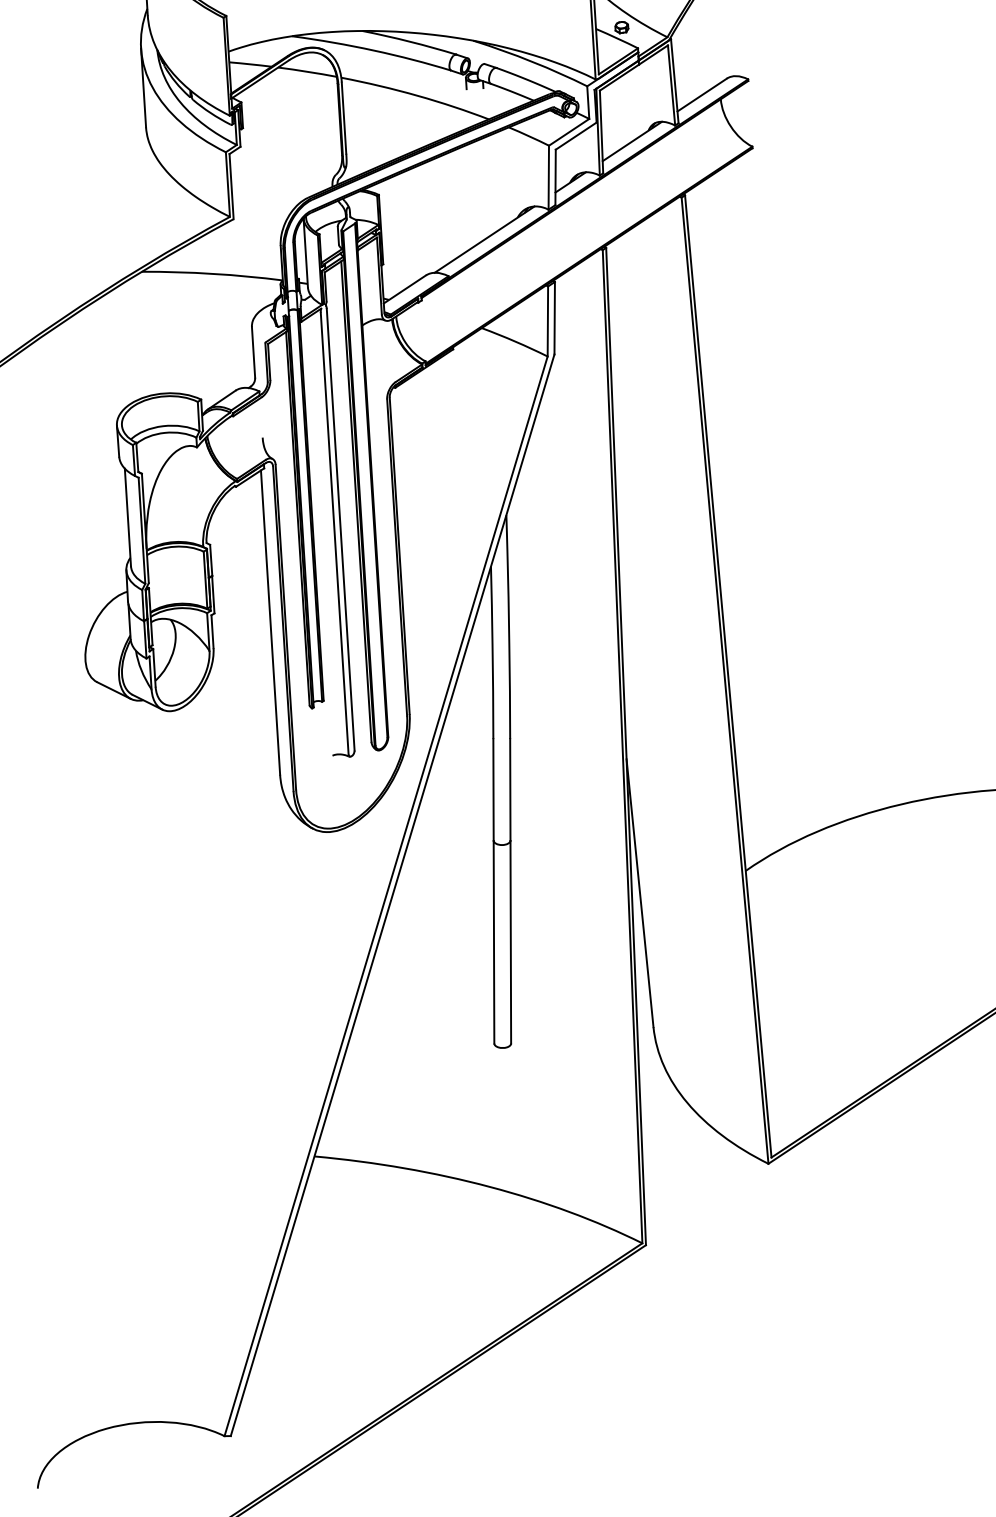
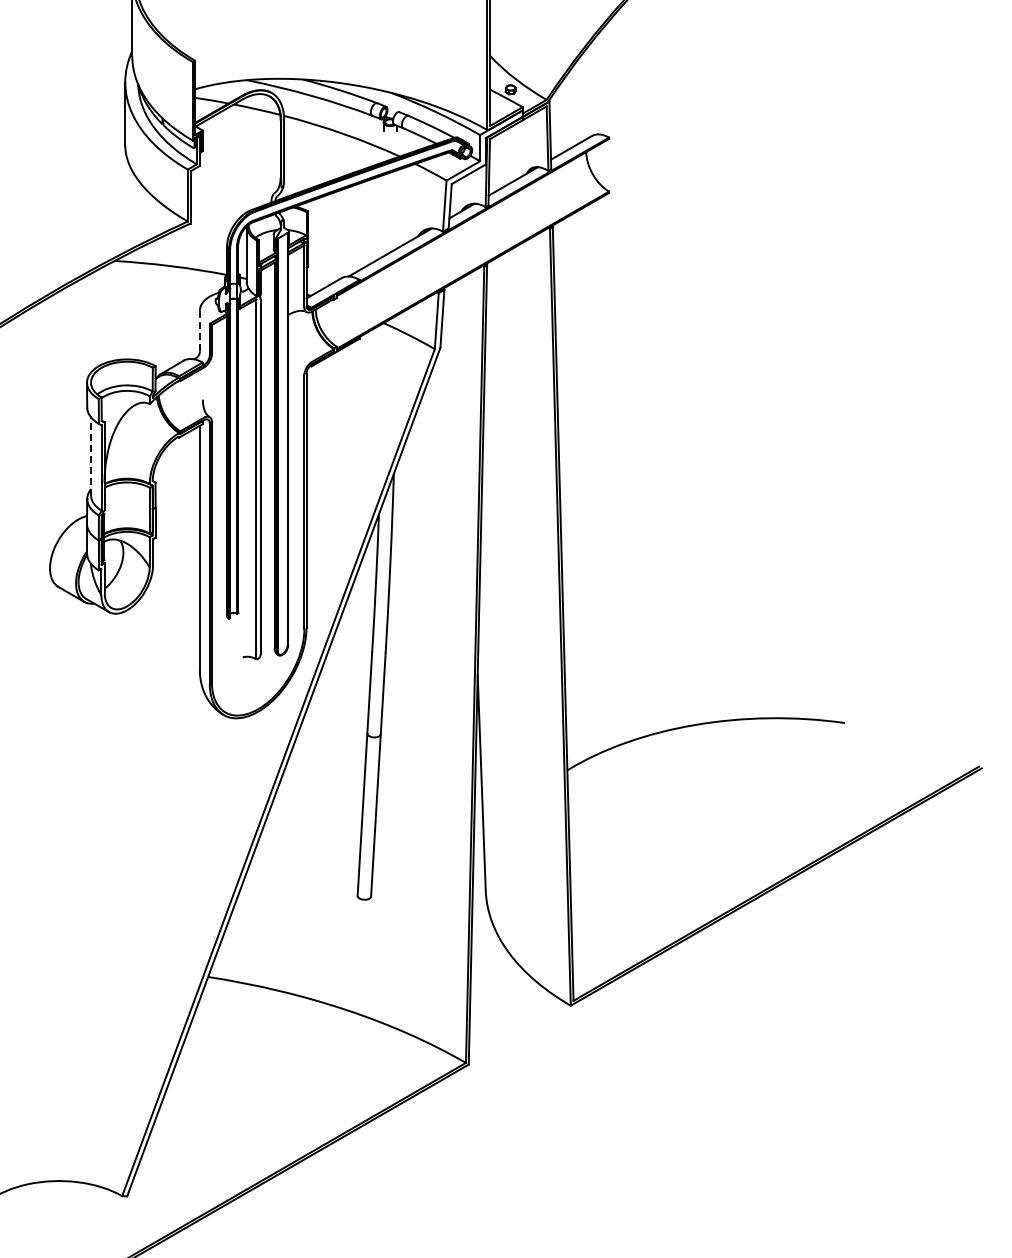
line: (253, 351) -> (199, 330), solid -> dashed
line: (128, 517) -> (91, 456), solid -> dashed

